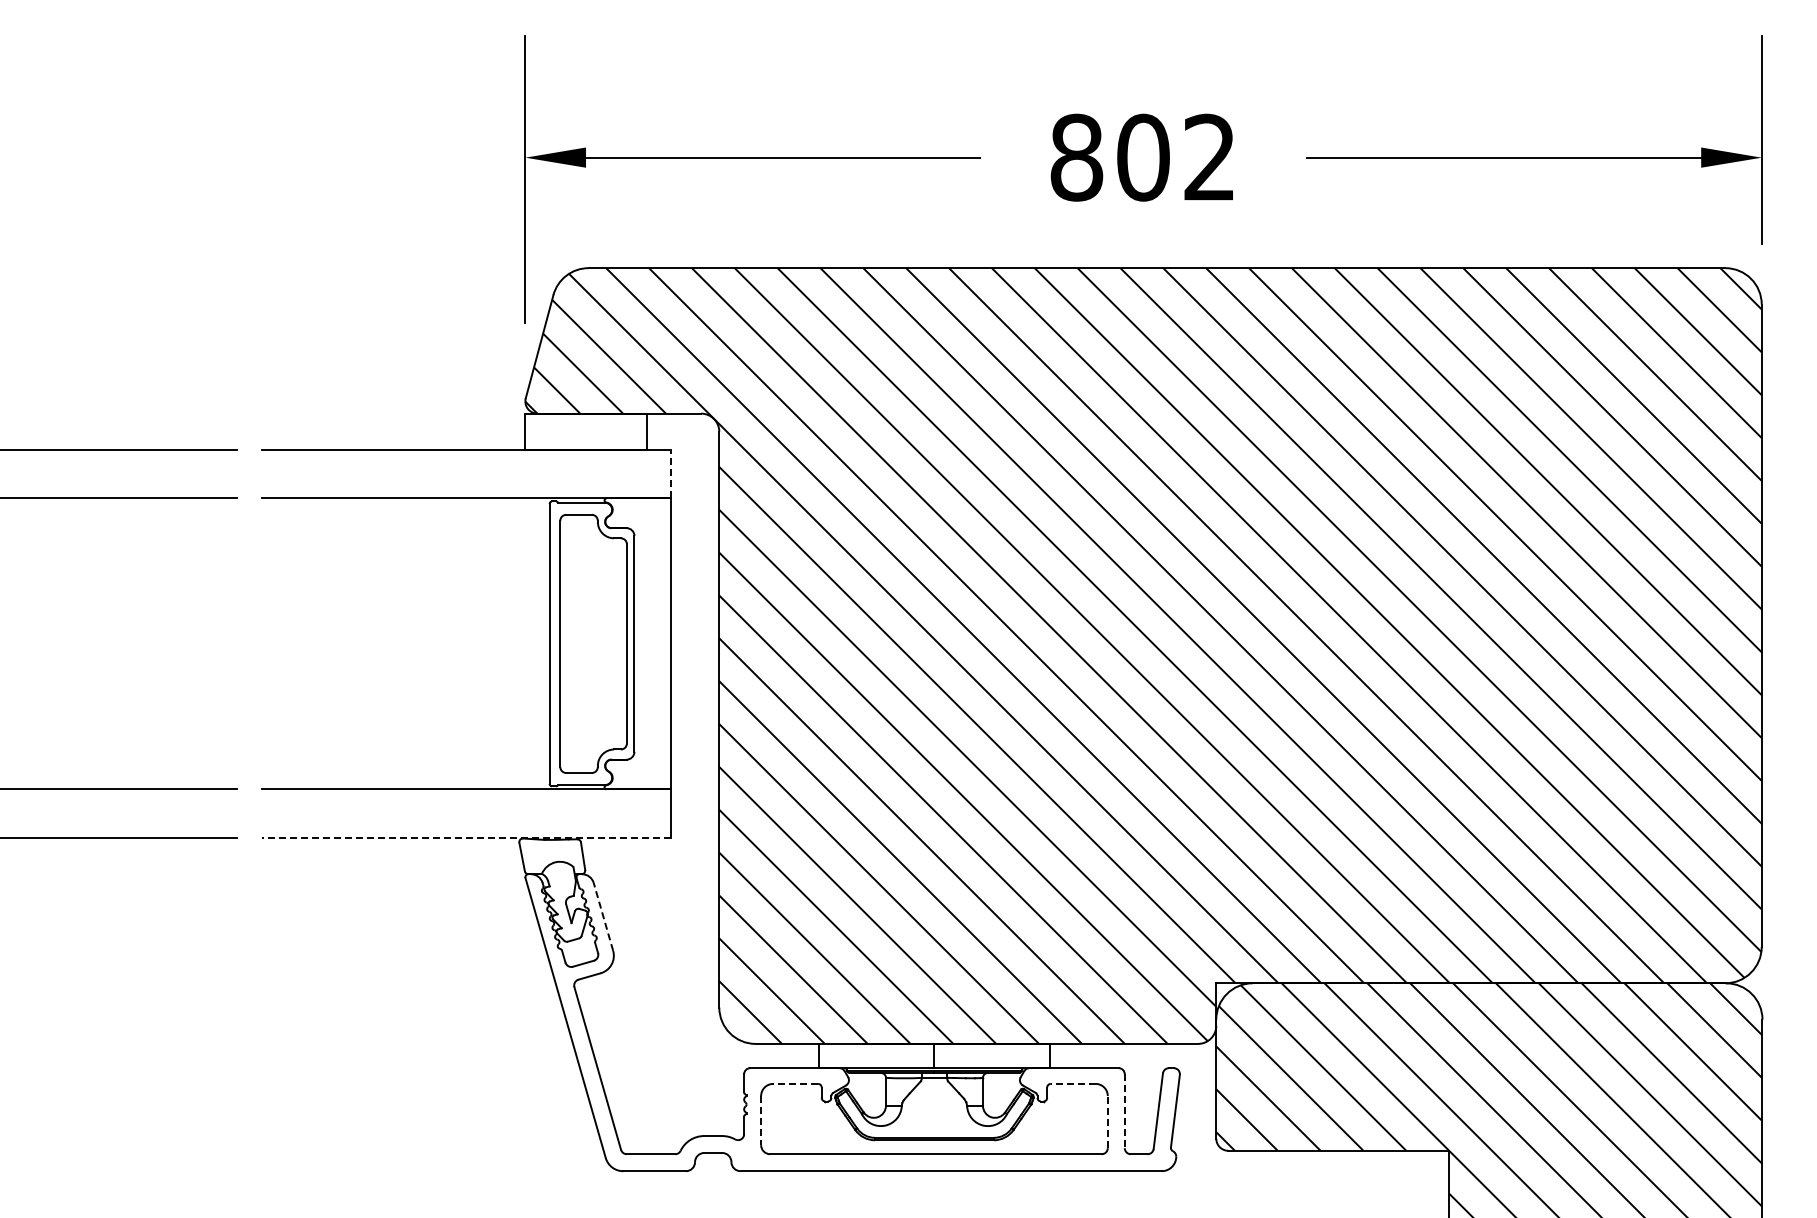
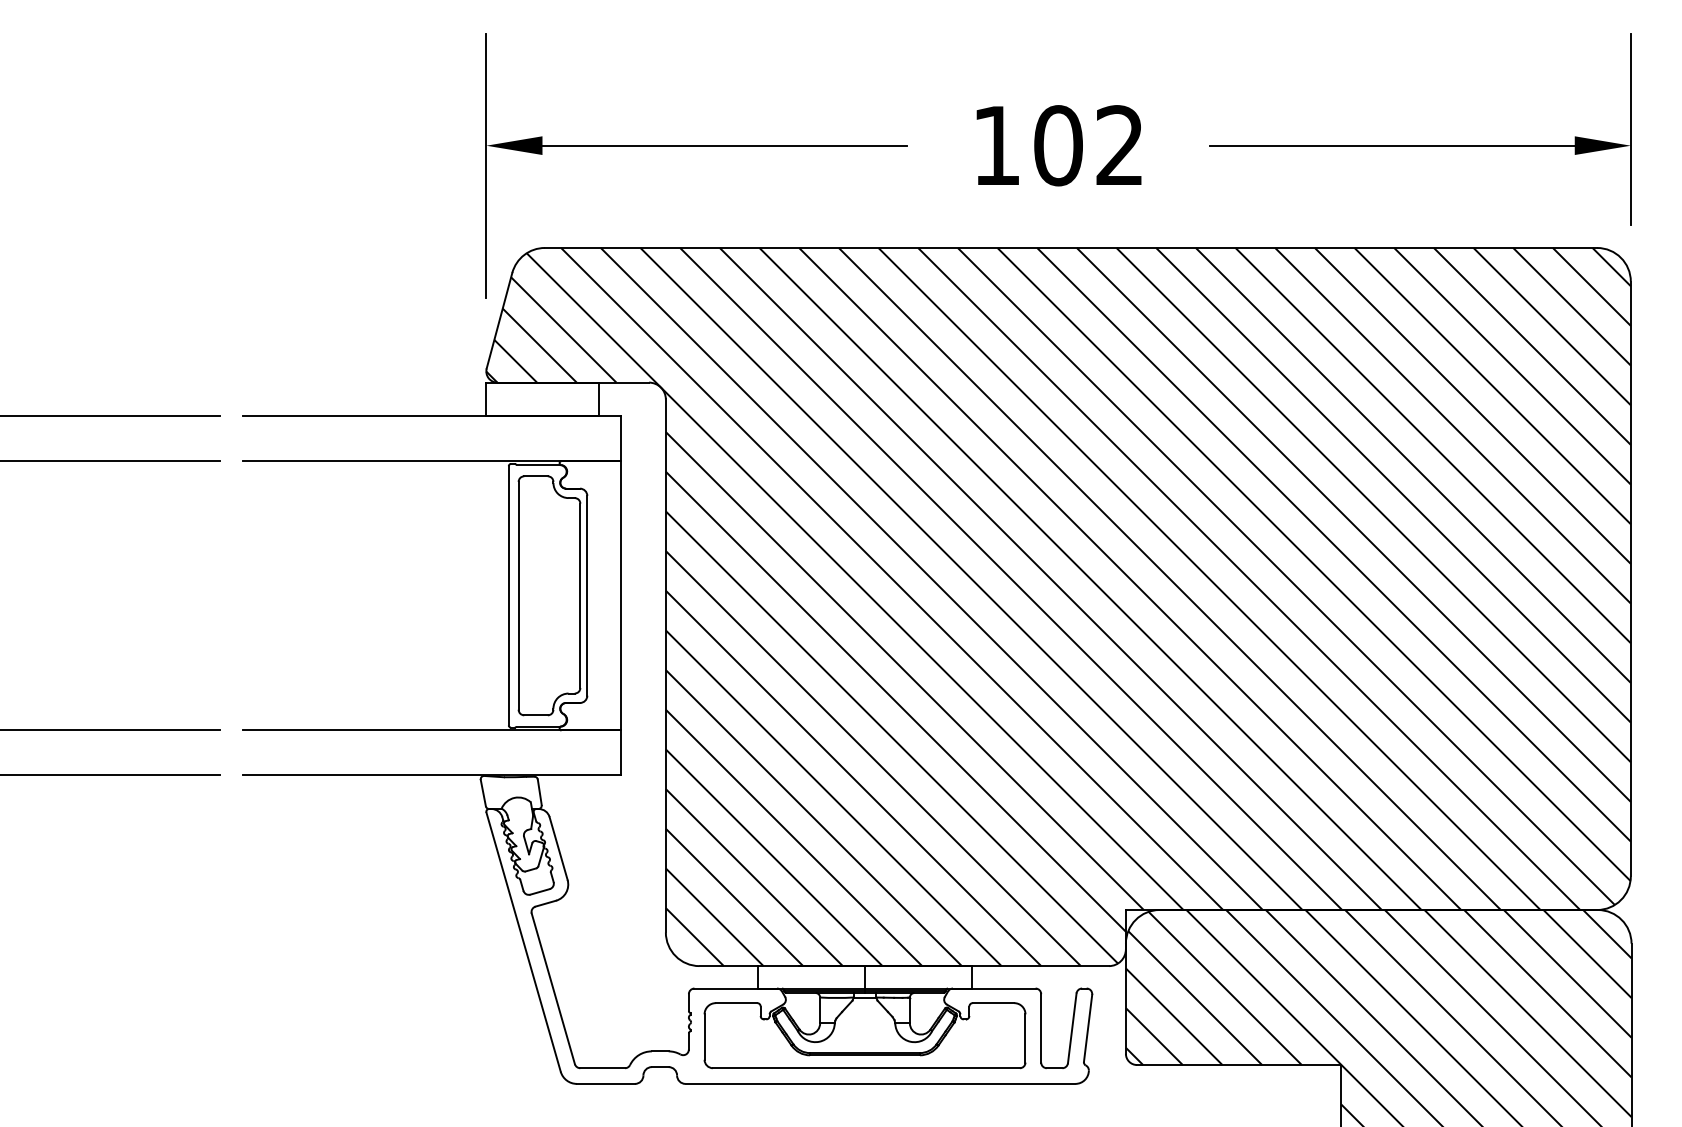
text: (1076, 157) -> (996, 145), 802 -> 102
line: (670, 473) -> (620, 438), dashed -> solid
line: (466, 837) -> (431, 775), dashed -> solid
line: (603, 916) -> (558, 848), dashed -> solid
line: (795, 1083) -> (736, 1002), dashed -> solid
line: (1072, 1083) -> (992, 1002), dashed -> solid
line: (1124, 1111) -> (1040, 1028), dashed -> solid
line: (761, 1120) -> (704, 1036), dashed -> solid
line: (1107, 1121) -> (1025, 1037), dashed -> solid

